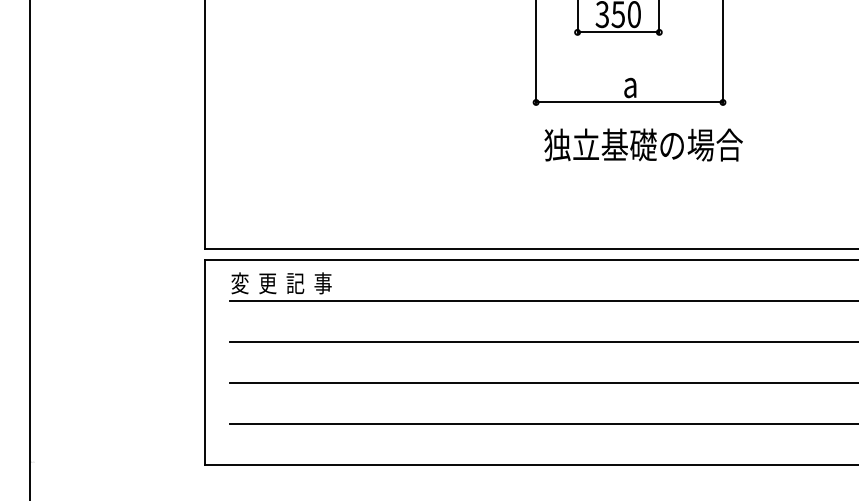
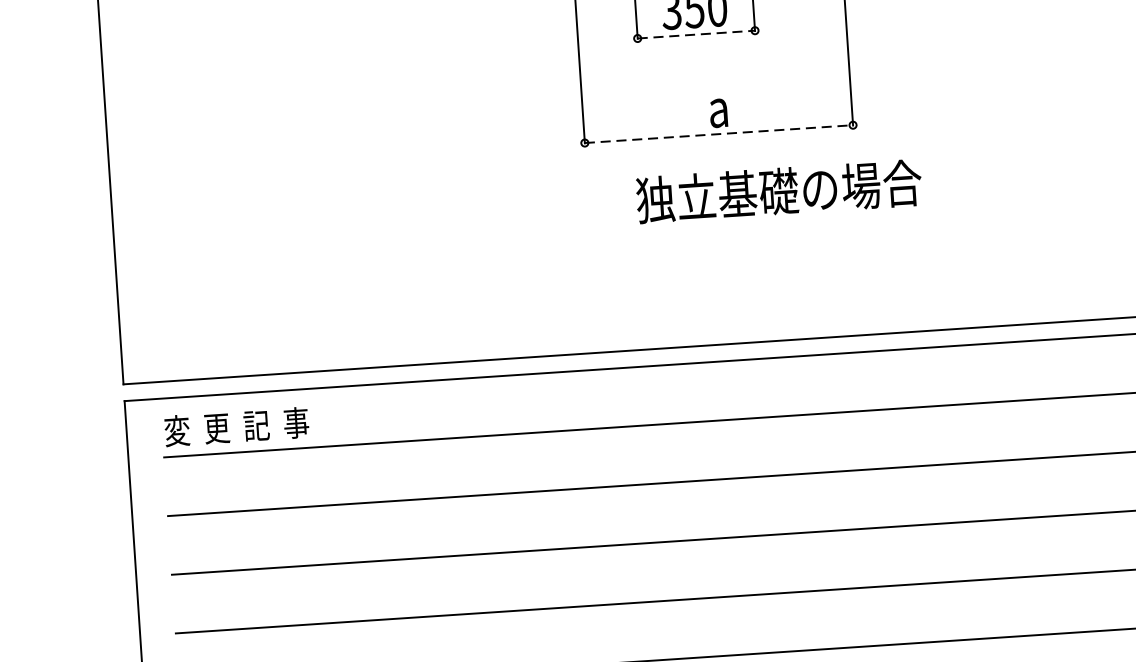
line: (618, 32) -> (696, 34), solid -> dashed
line: (630, 102) -> (720, 134), solid -> dashed
text: (643, 144) -> (778, 190), moved

